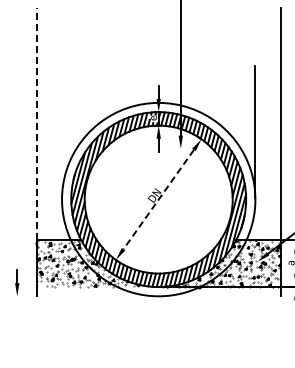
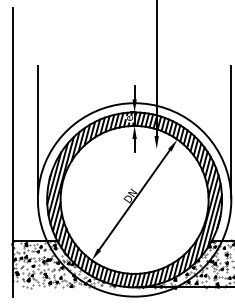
line: (36, 123) -> (12, 123), dashed -> solid
line: (62, 131) -> (38, 131), added
line: (158, 199) -> (134, 199), dashed -> solid

